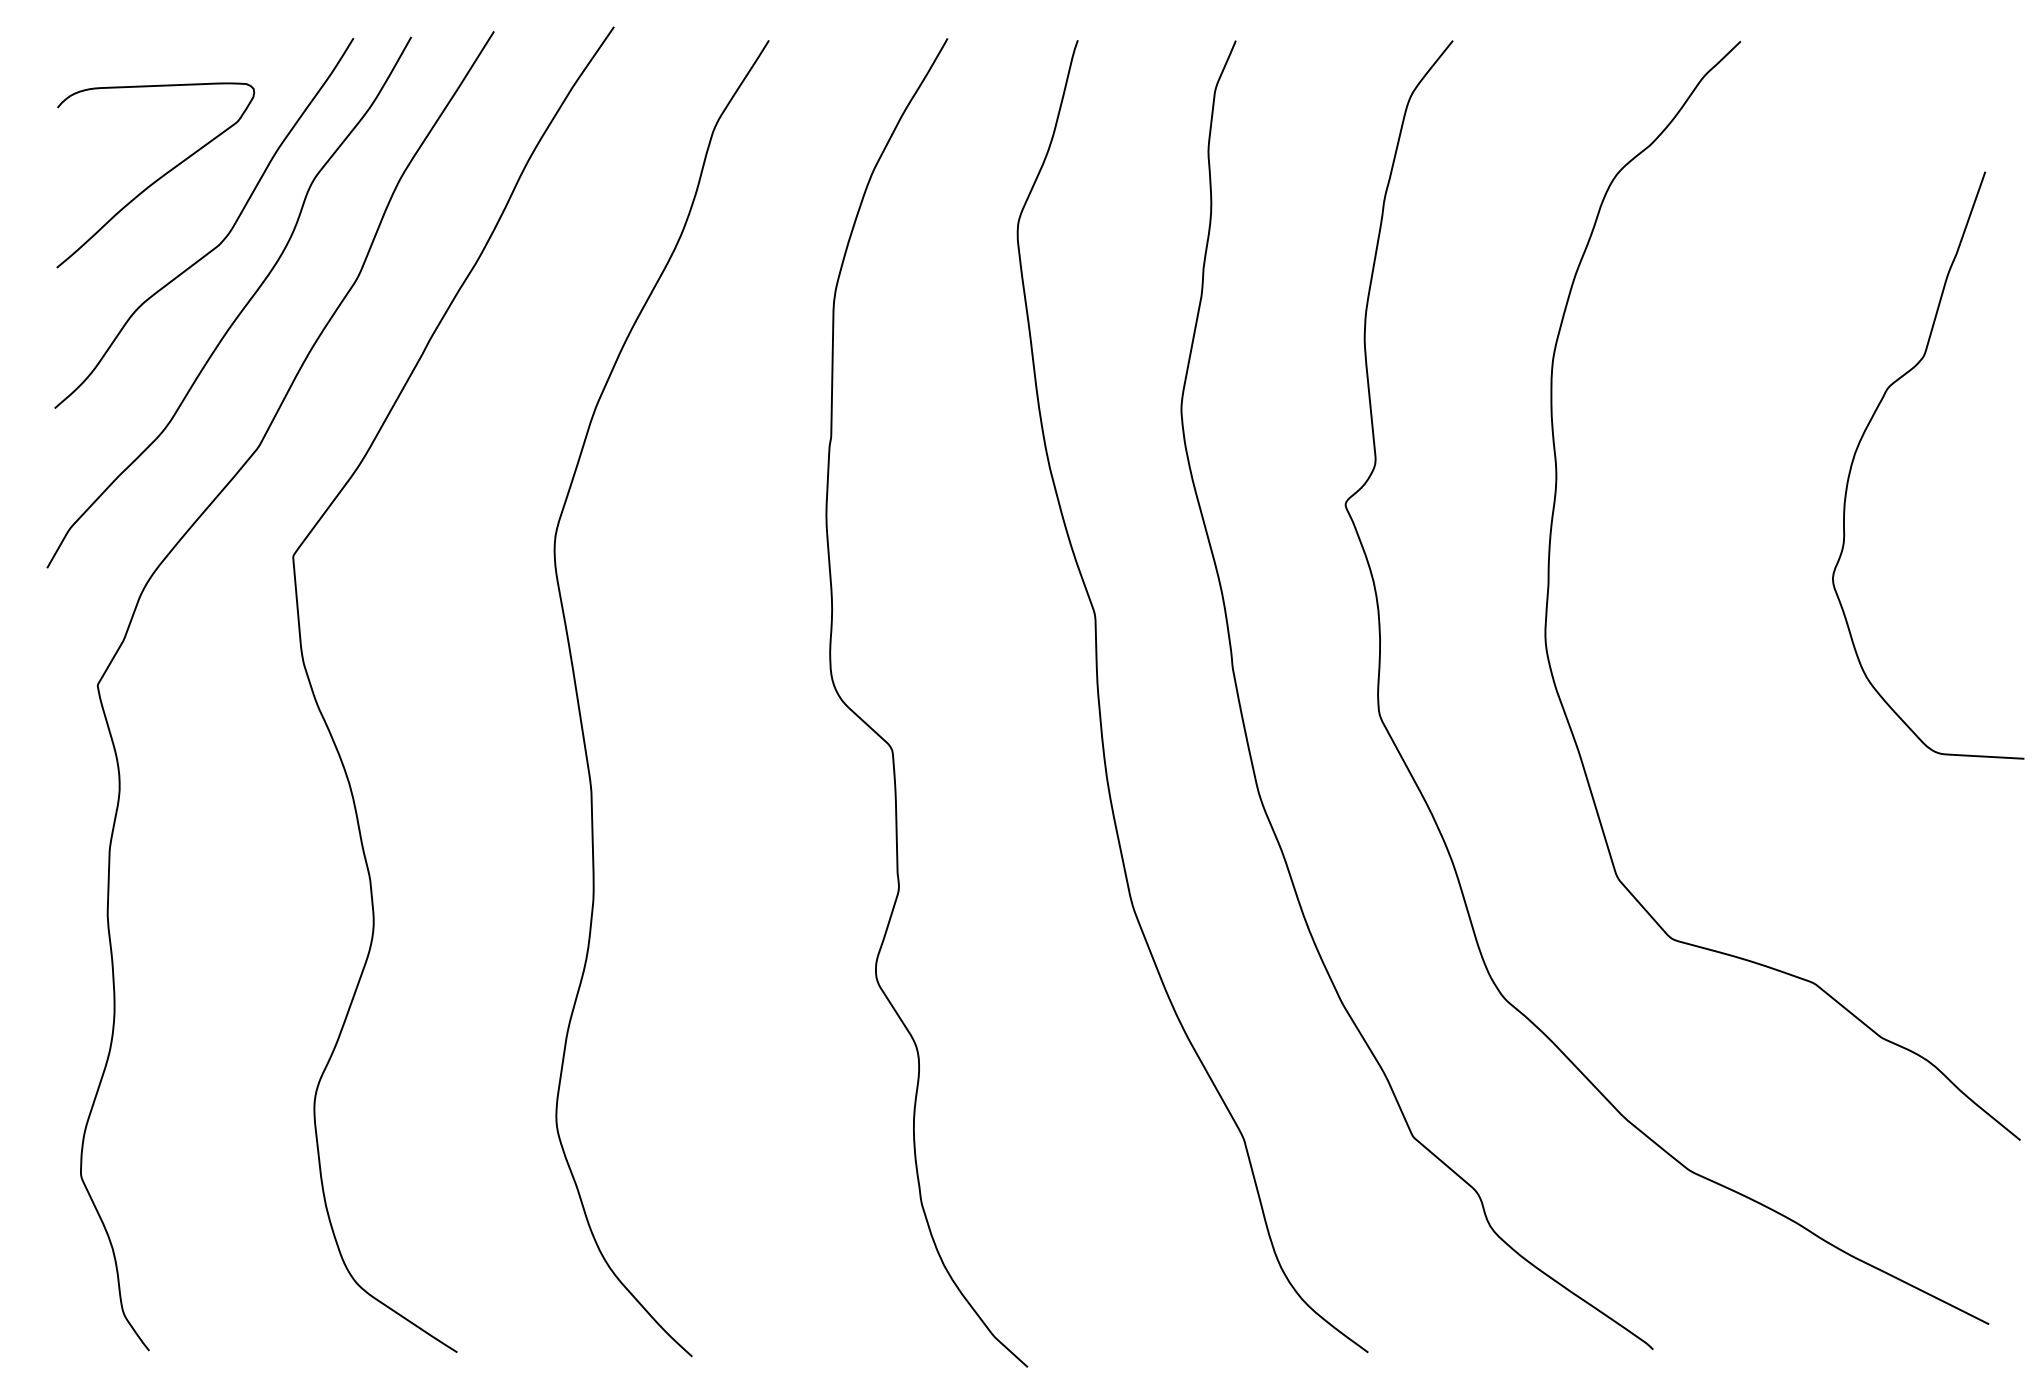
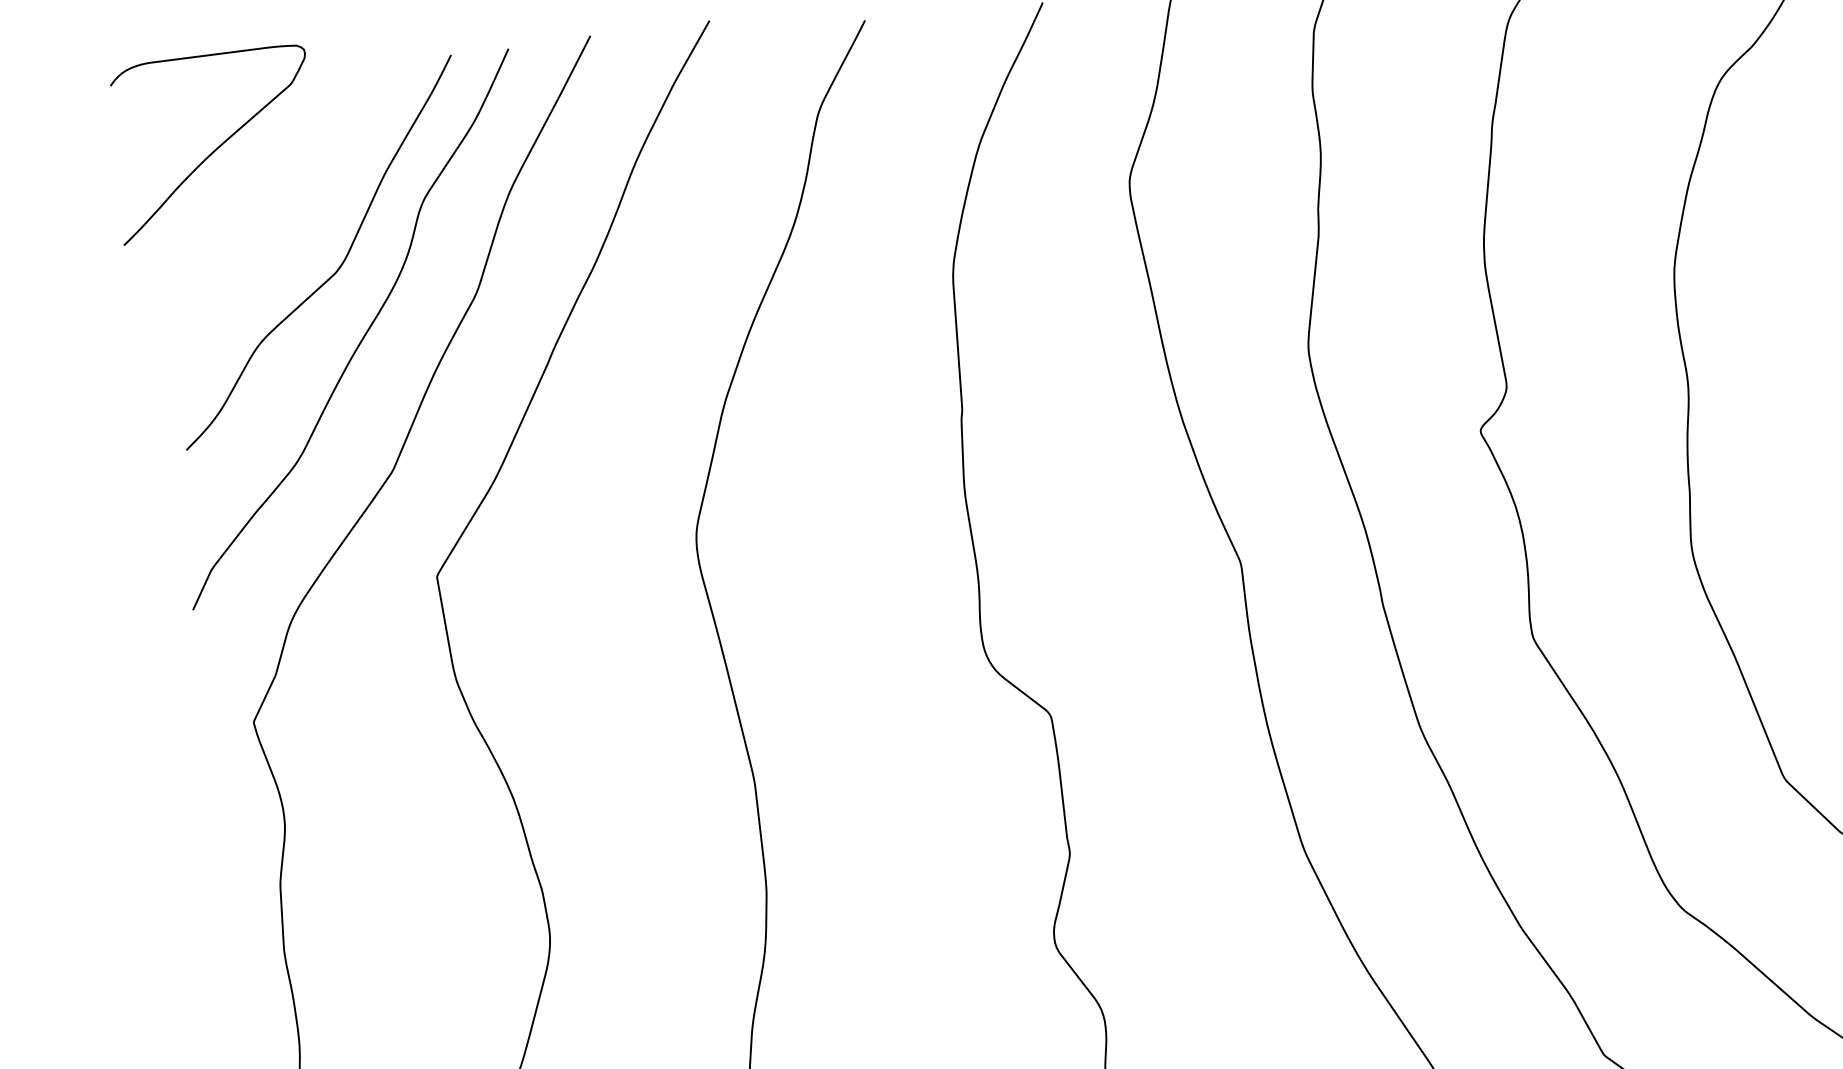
curve: (156, 179) -> (215, 148), moved

